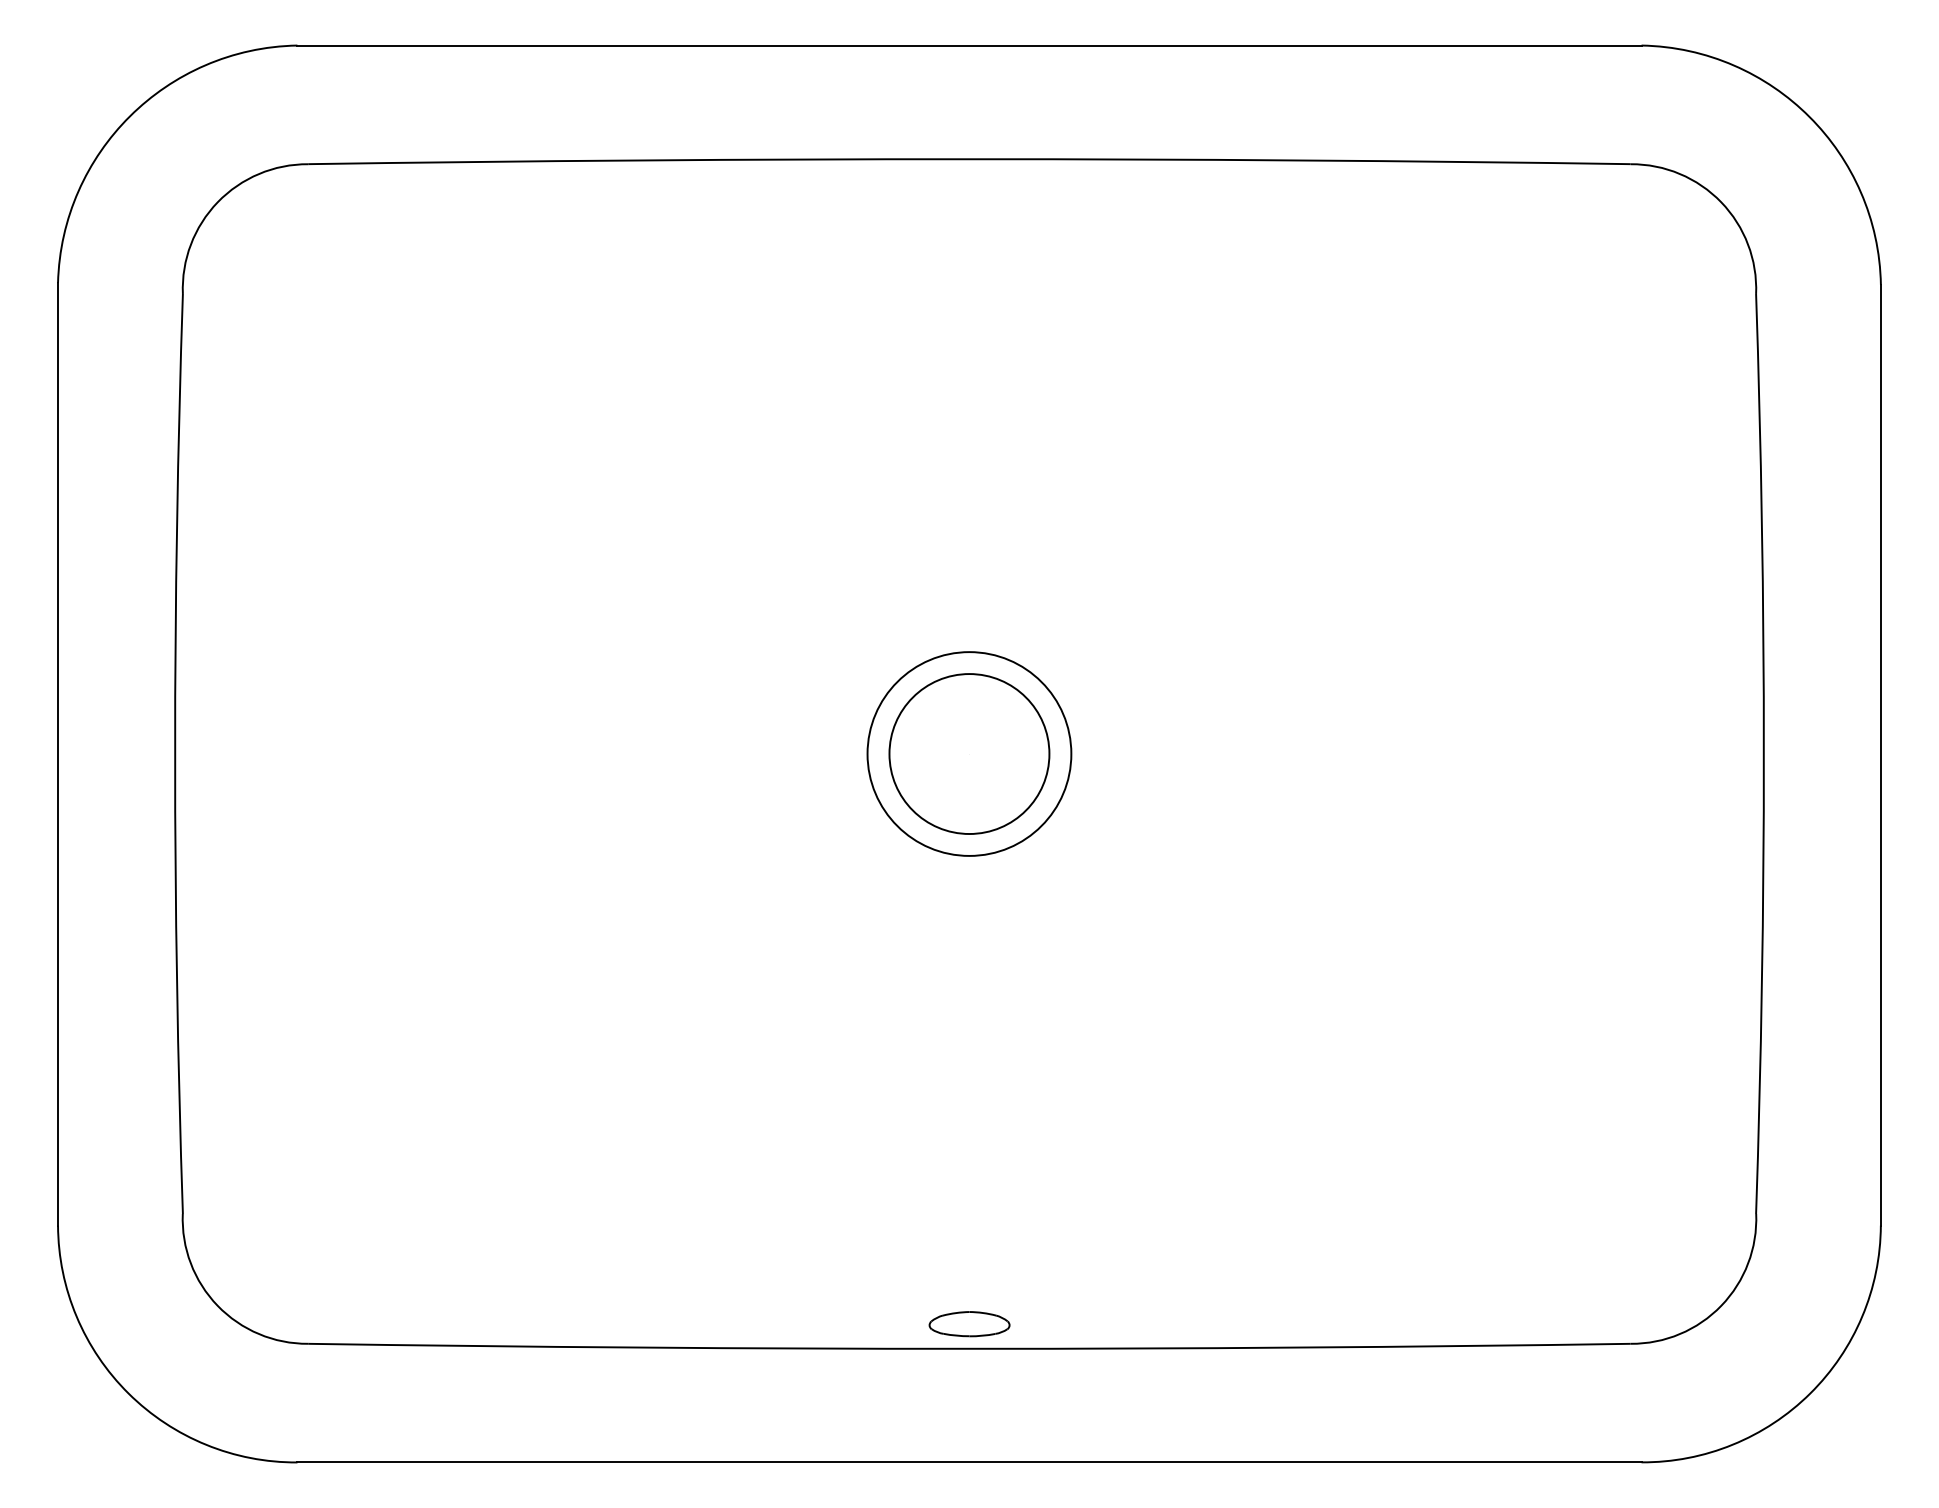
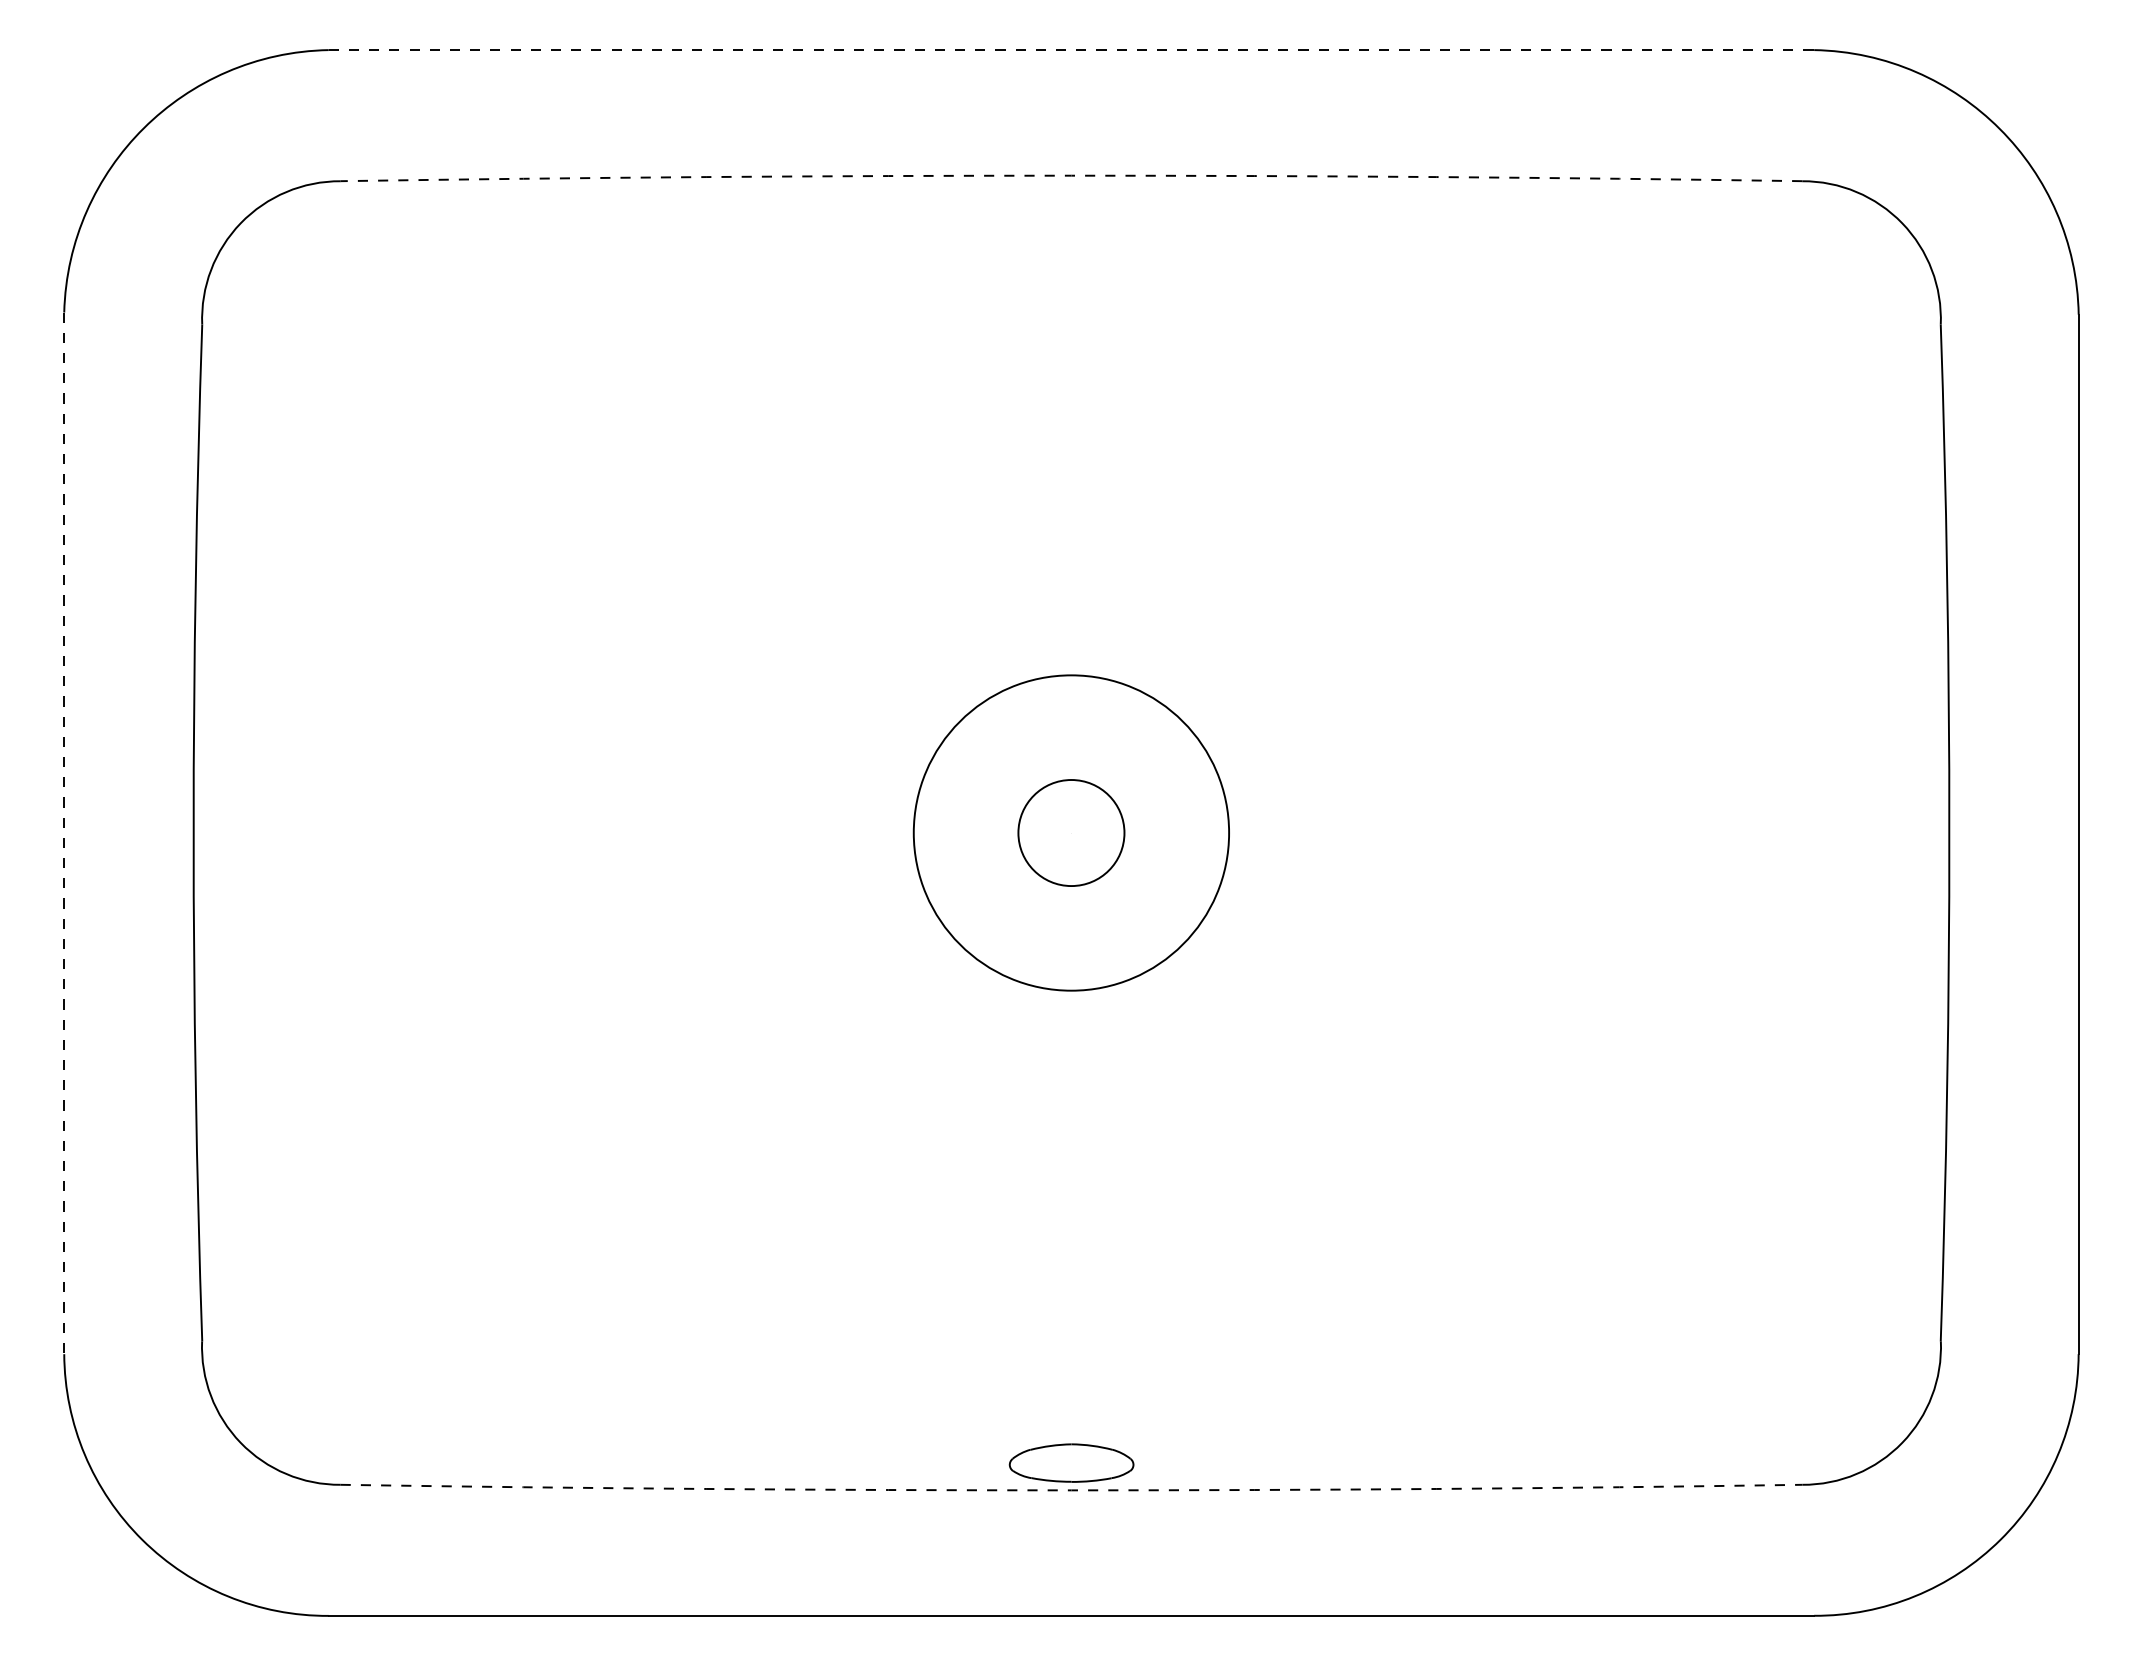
line: (969, 45) -> (1071, 50), solid -> dashed
arc: (969, 159) -> (1071, 175), solid -> dashed
circle: (969, 753) -> (1071, 832), size x0.6
circle: (969, 753) -> (1071, 832), size x1.4
line: (58, 754) -> (64, 833), solid -> dashed
part: (969, 1323) -> (1071, 1462), size x1.4
arc: (969, 1348) -> (1071, 1490), solid -> dashed

